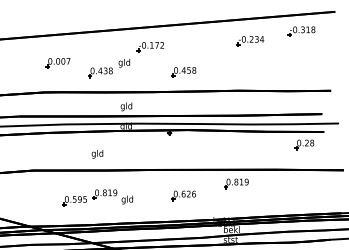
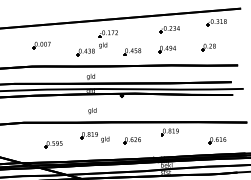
part: (250, 41) -> (170, 29), moved
part: (109, 68) -> (92, 49), moved
part: (232, 68) -> (167, 49), added
part: (304, 144) -> (208, 47), moved
text: (97, 154) -> (92, 111), moved
part: (301, 195) -> (216, 140), added
part: (112, 196) -> (94, 137), moved

